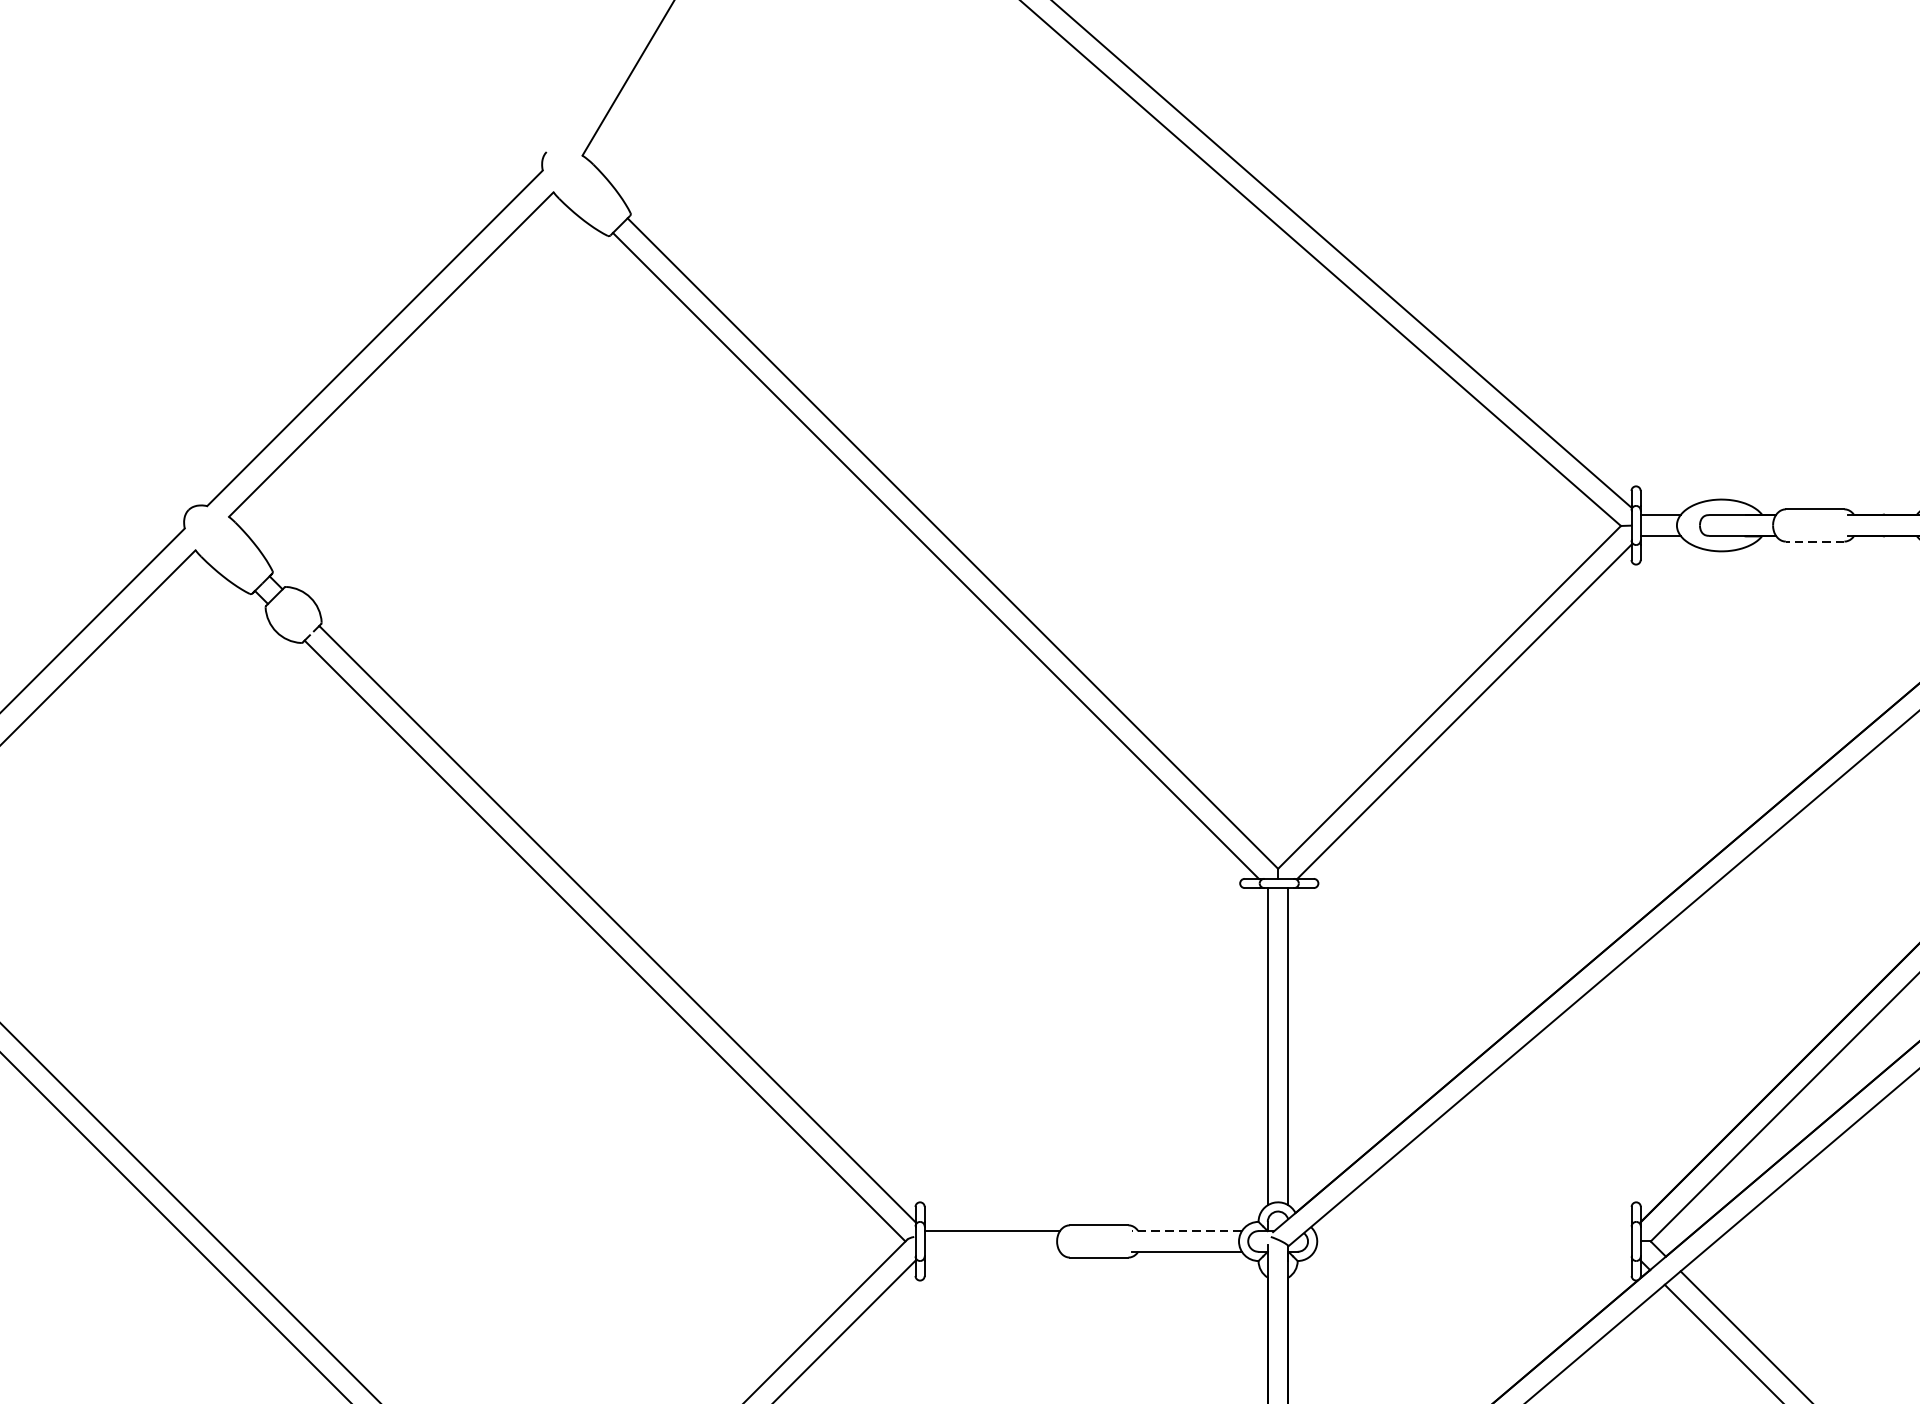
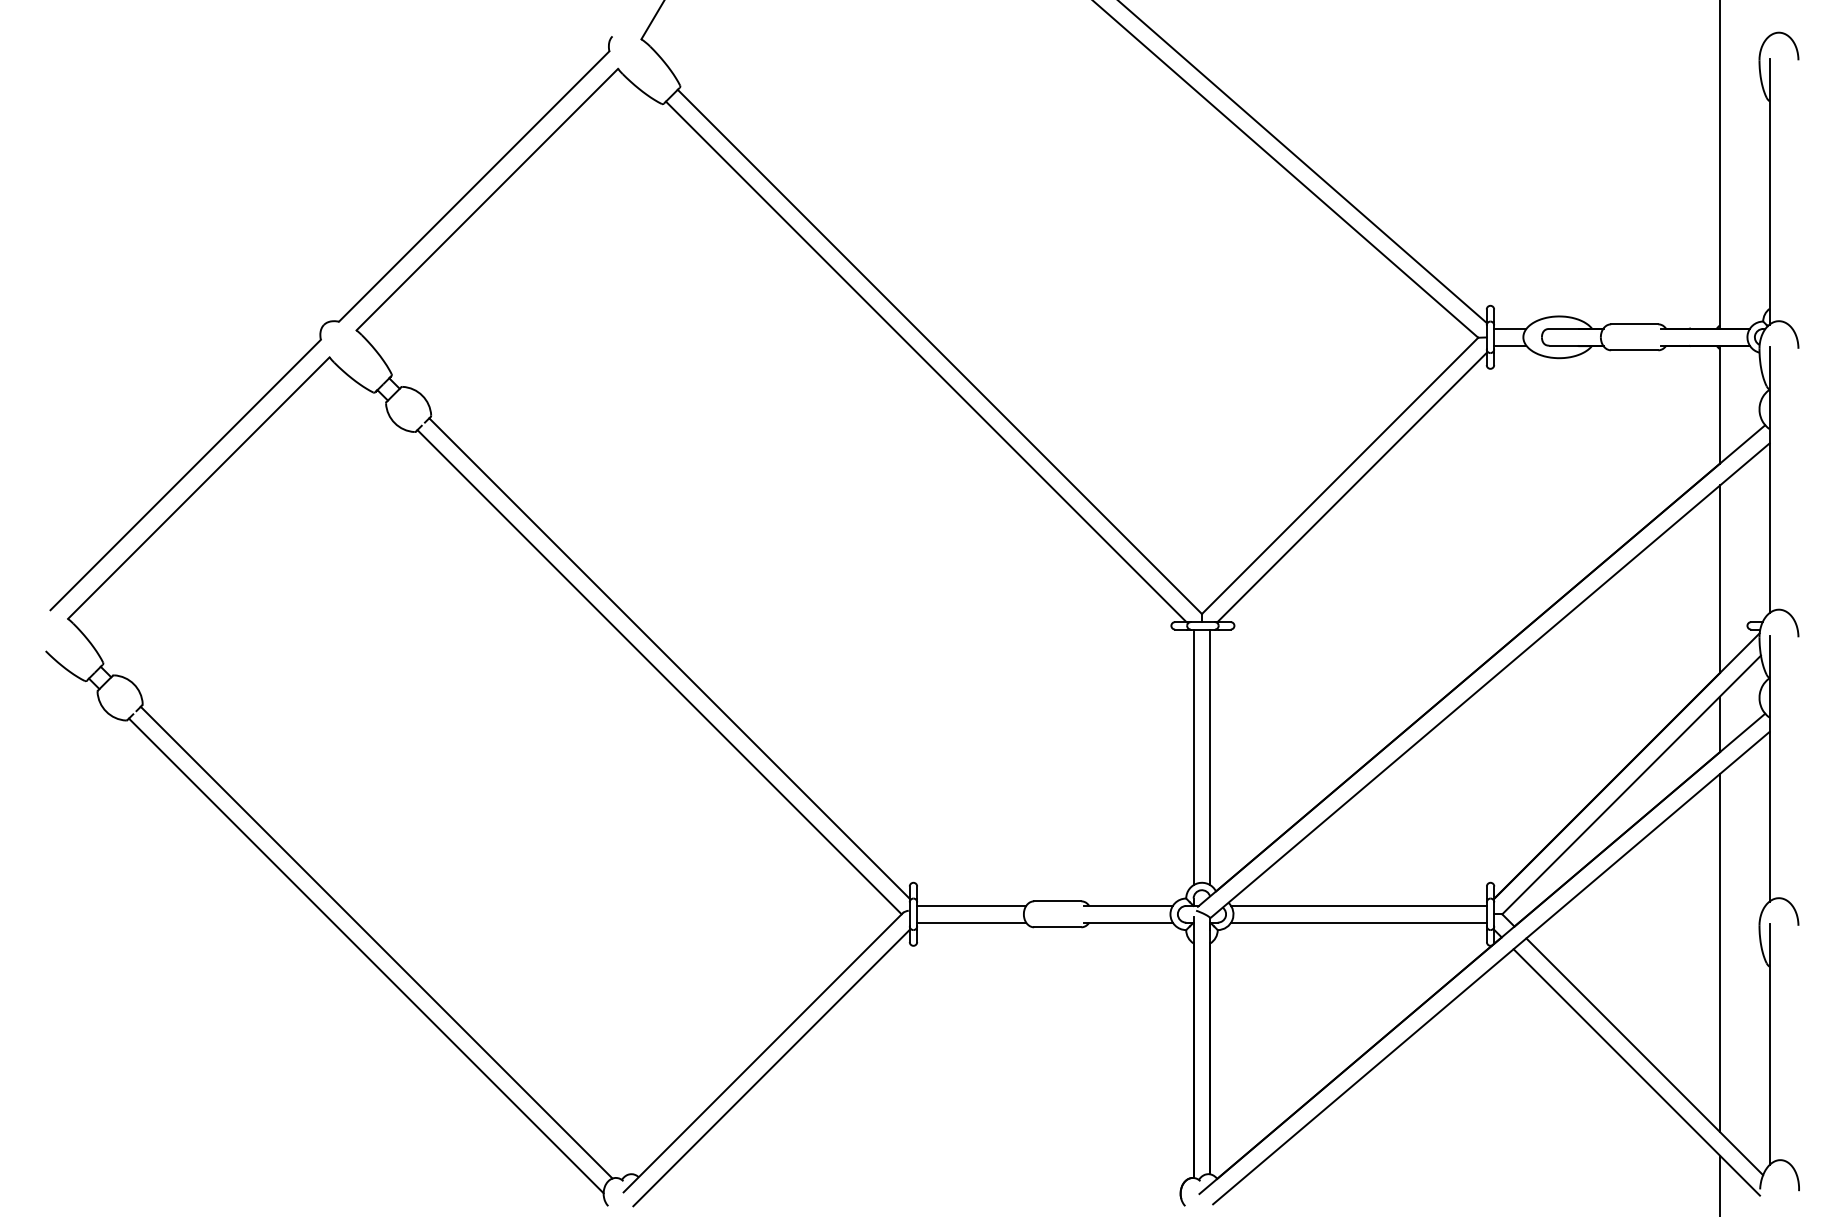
line: (1814, 541) -> (1634, 350), dashed -> solid
line: (1185, 1230) -> (1127, 905), dashed -> solid
line: (1472, 1230) -> (1358, 905), added
line: (992, 1251) -> (971, 922), added
line: (1472, 1251) -> (1358, 922), added

